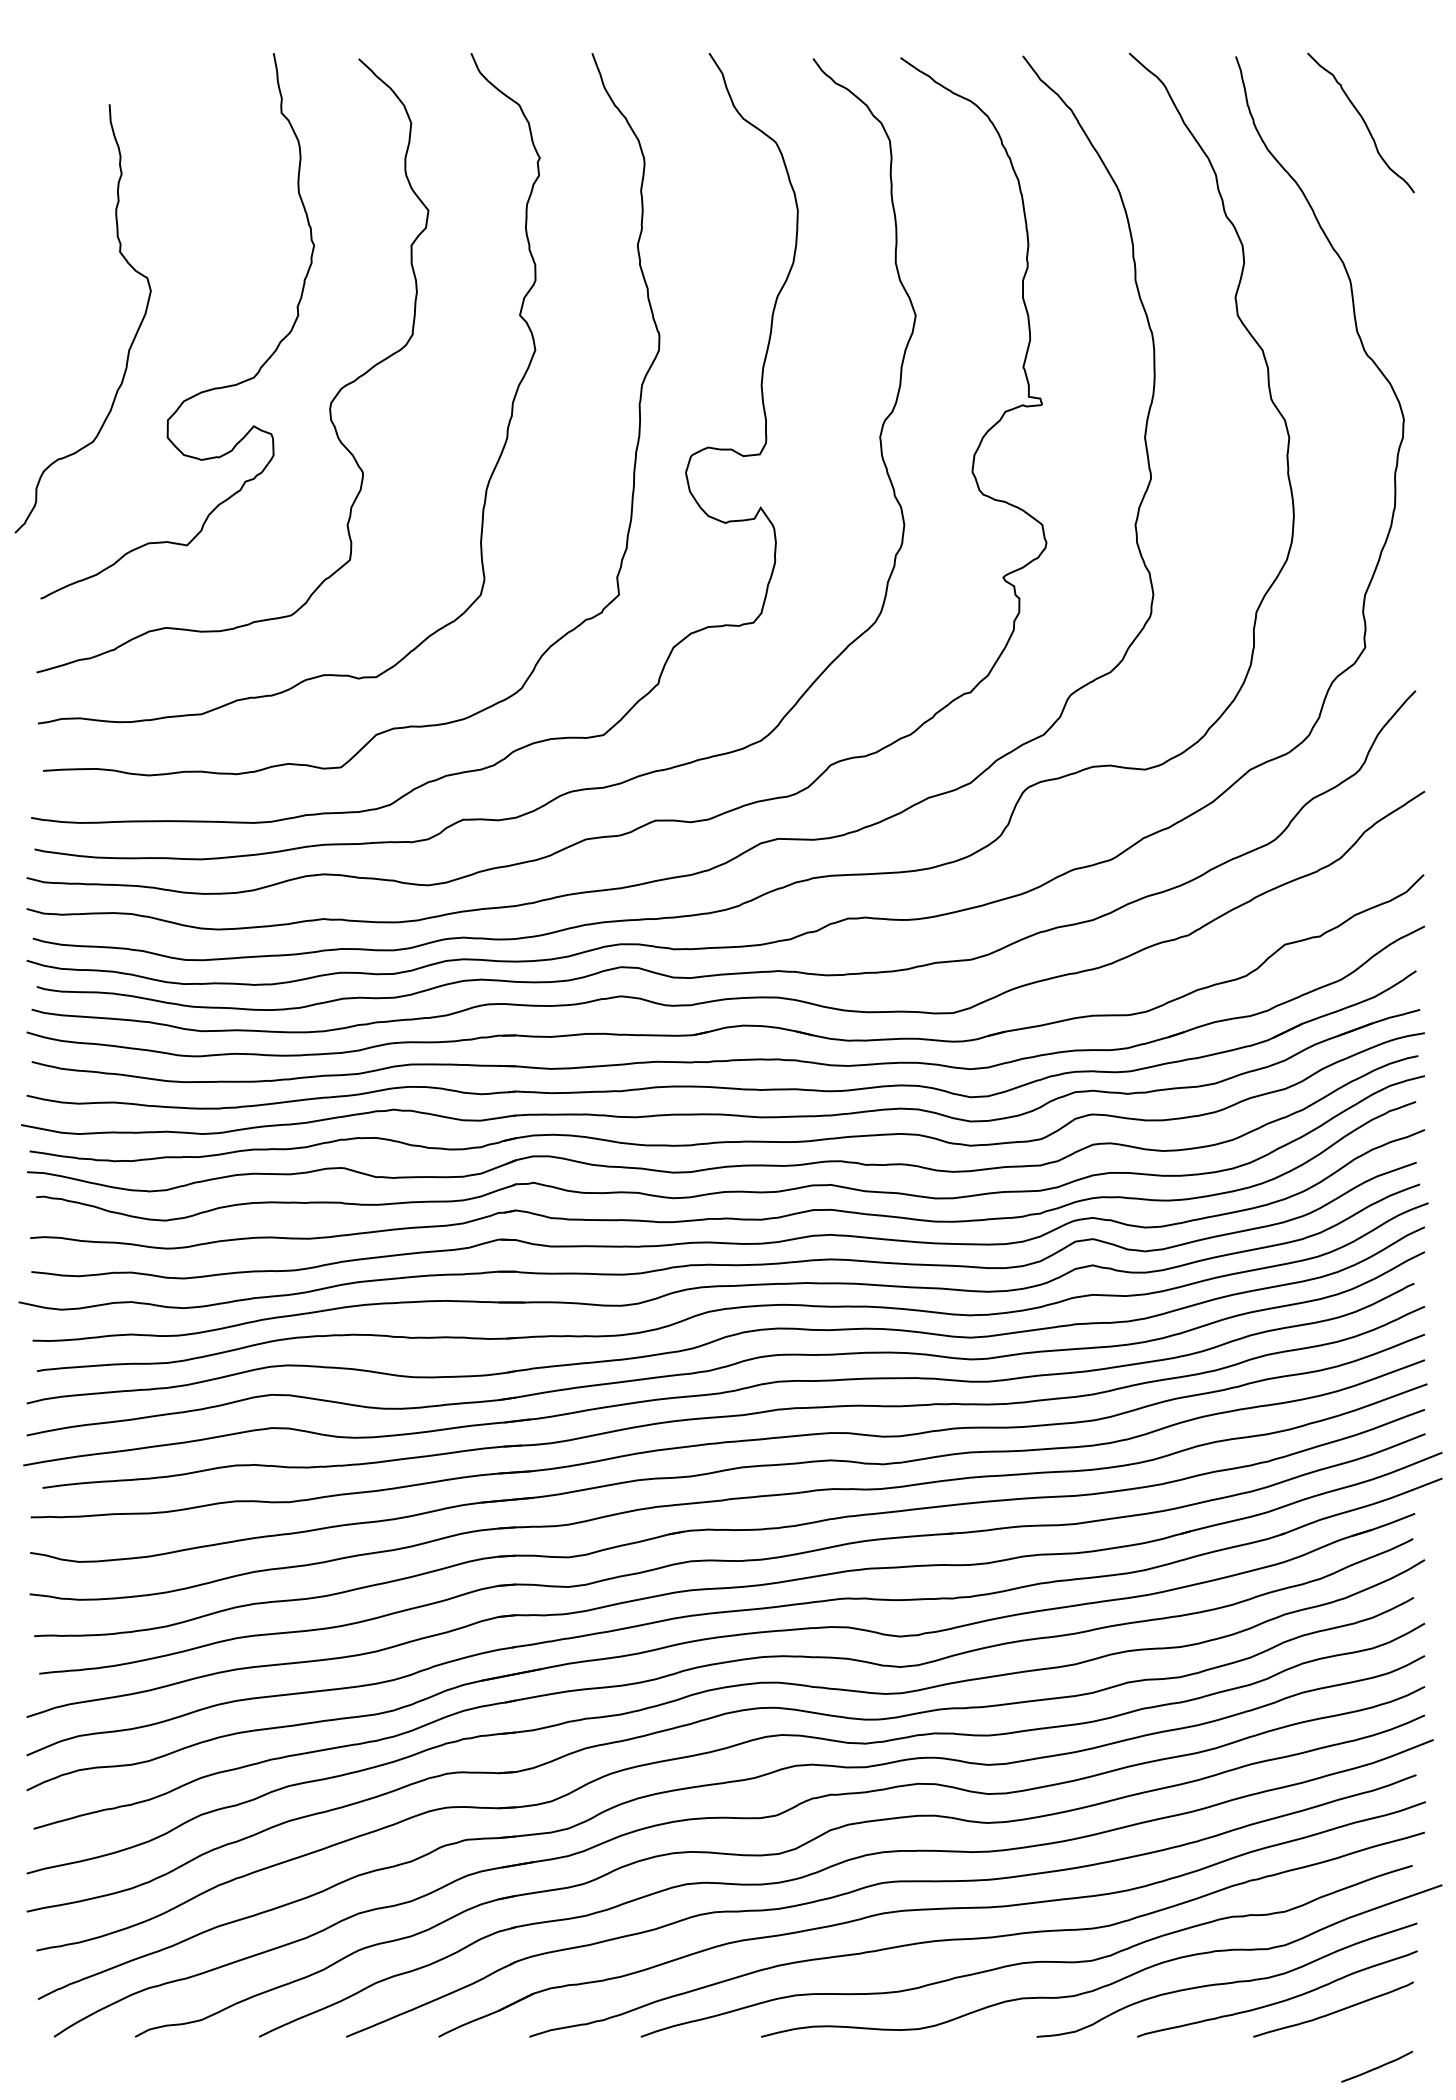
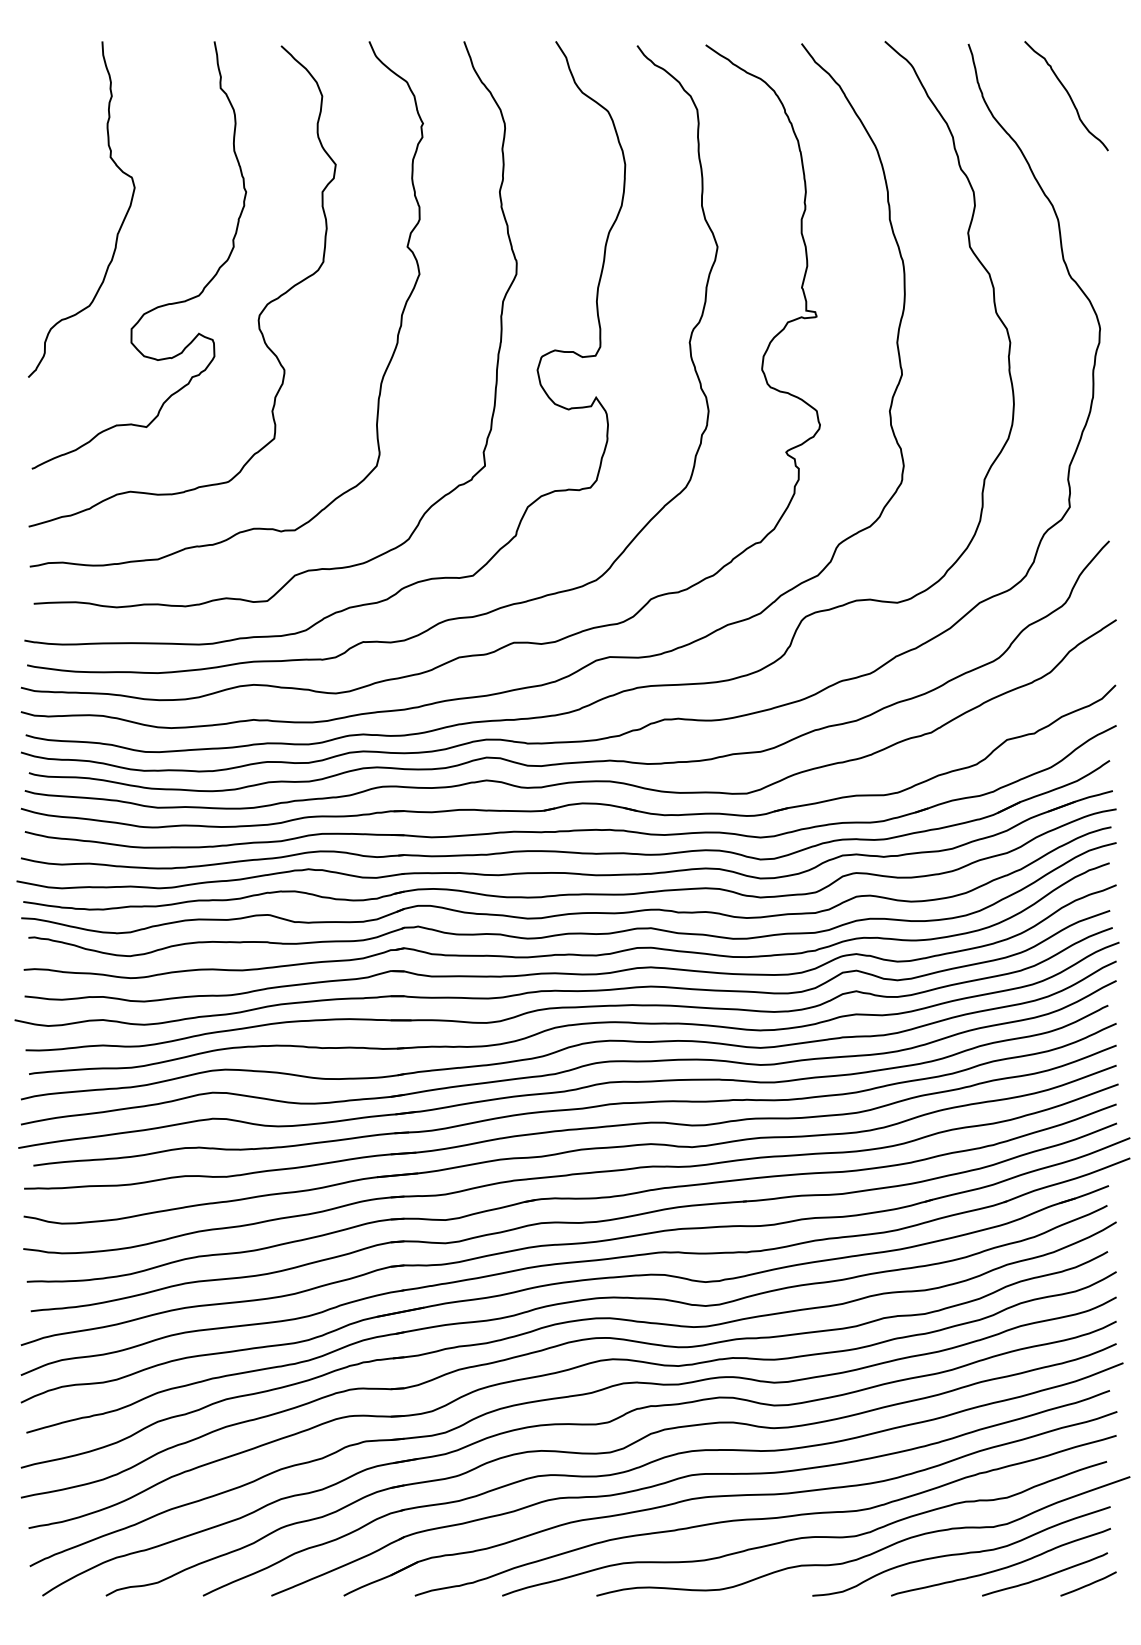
curve: (131, 342) -> (119, 228), moved
curve: (1378, 2066) -> (1089, 1583), moved

